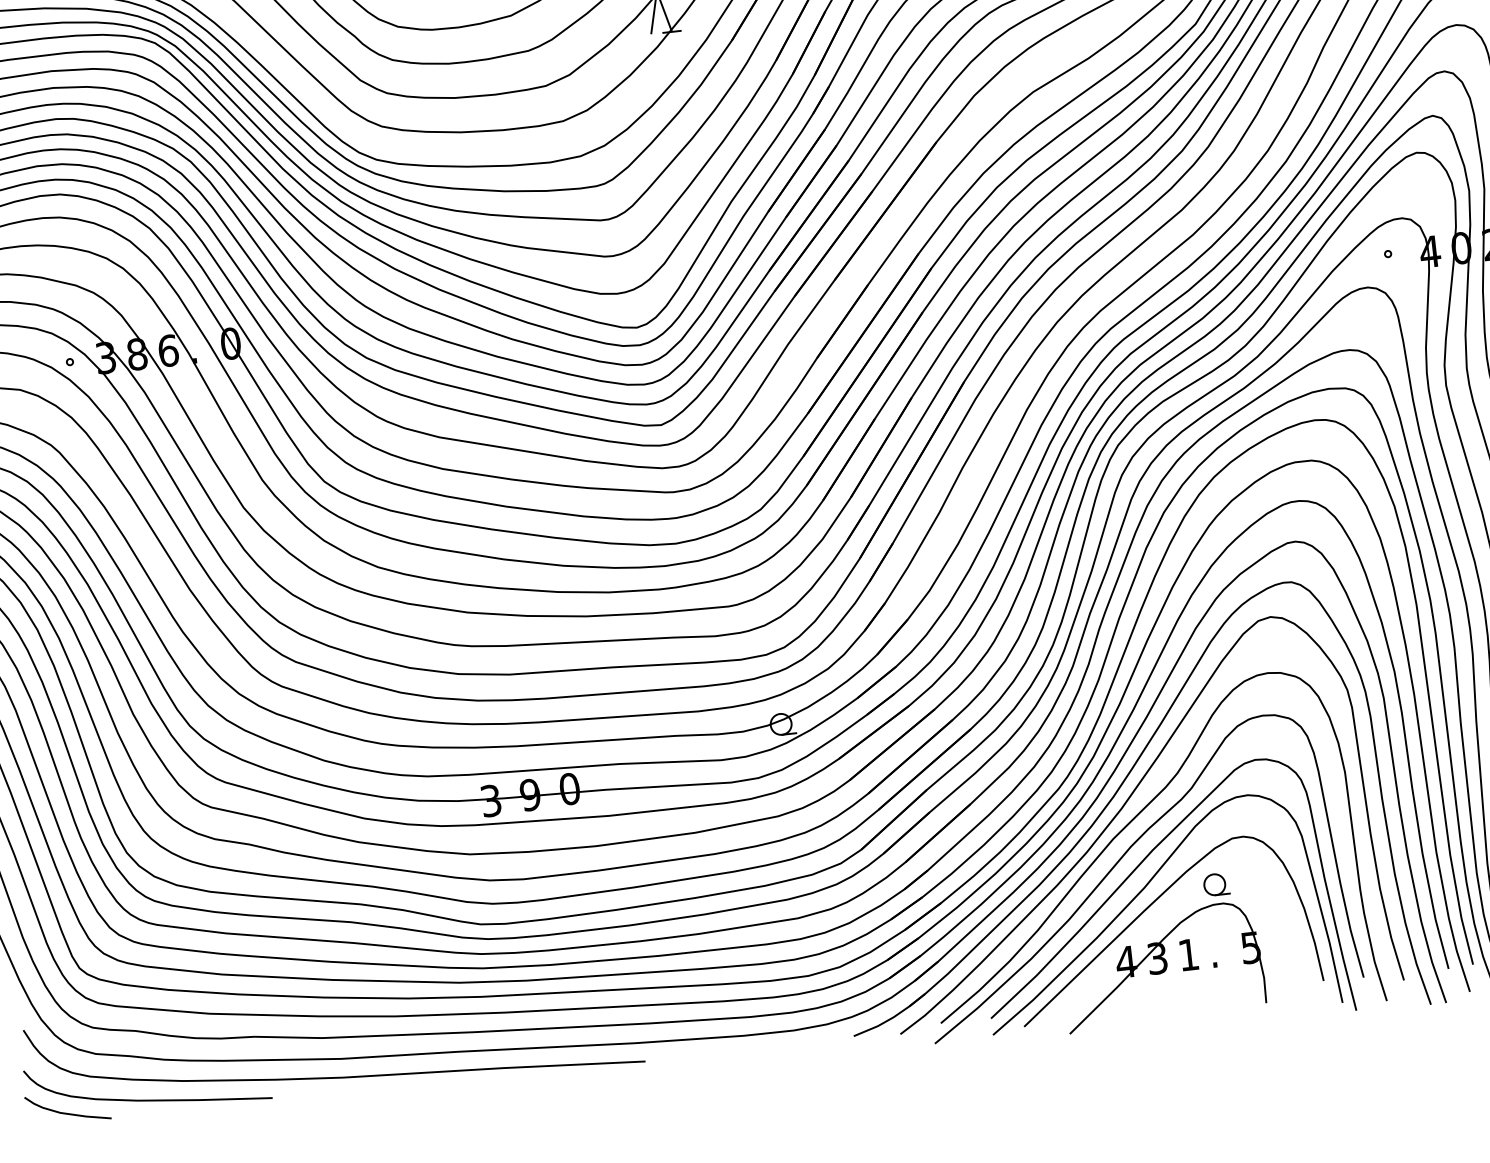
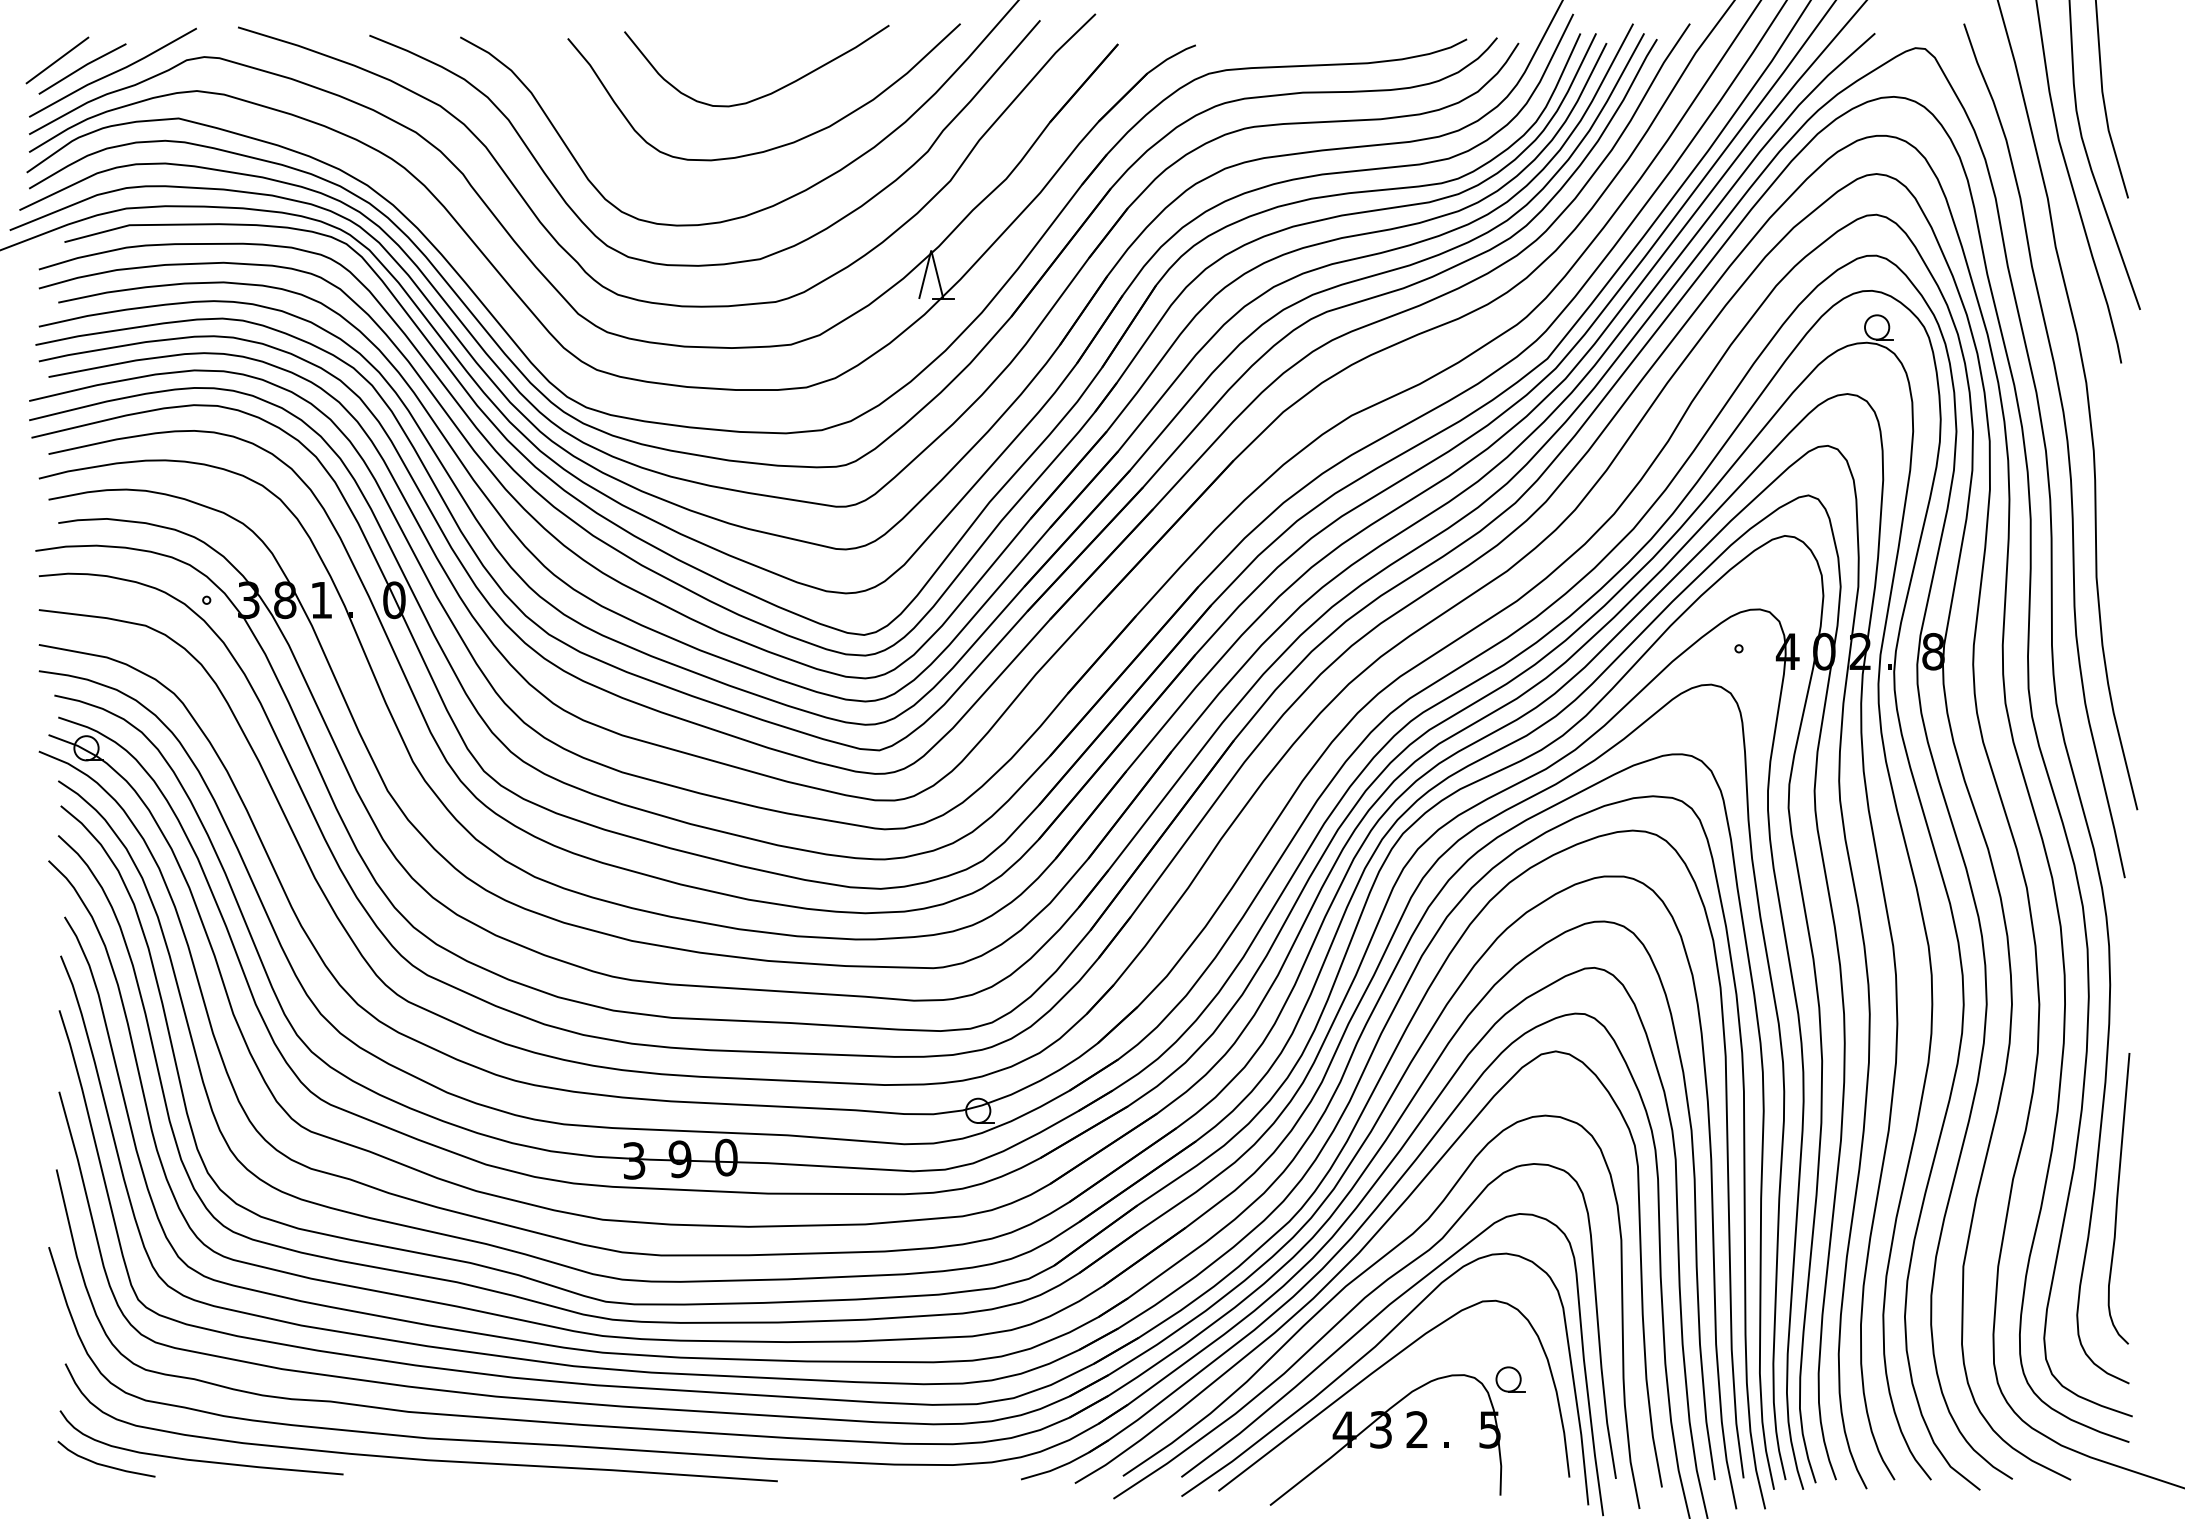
text: (168, 351) -> (321, 600), 6 -> 1
part: (1216, 884) -> (1510, 1379), moved
text: (1187, 954) -> (1416, 1429), 1 -> 2

